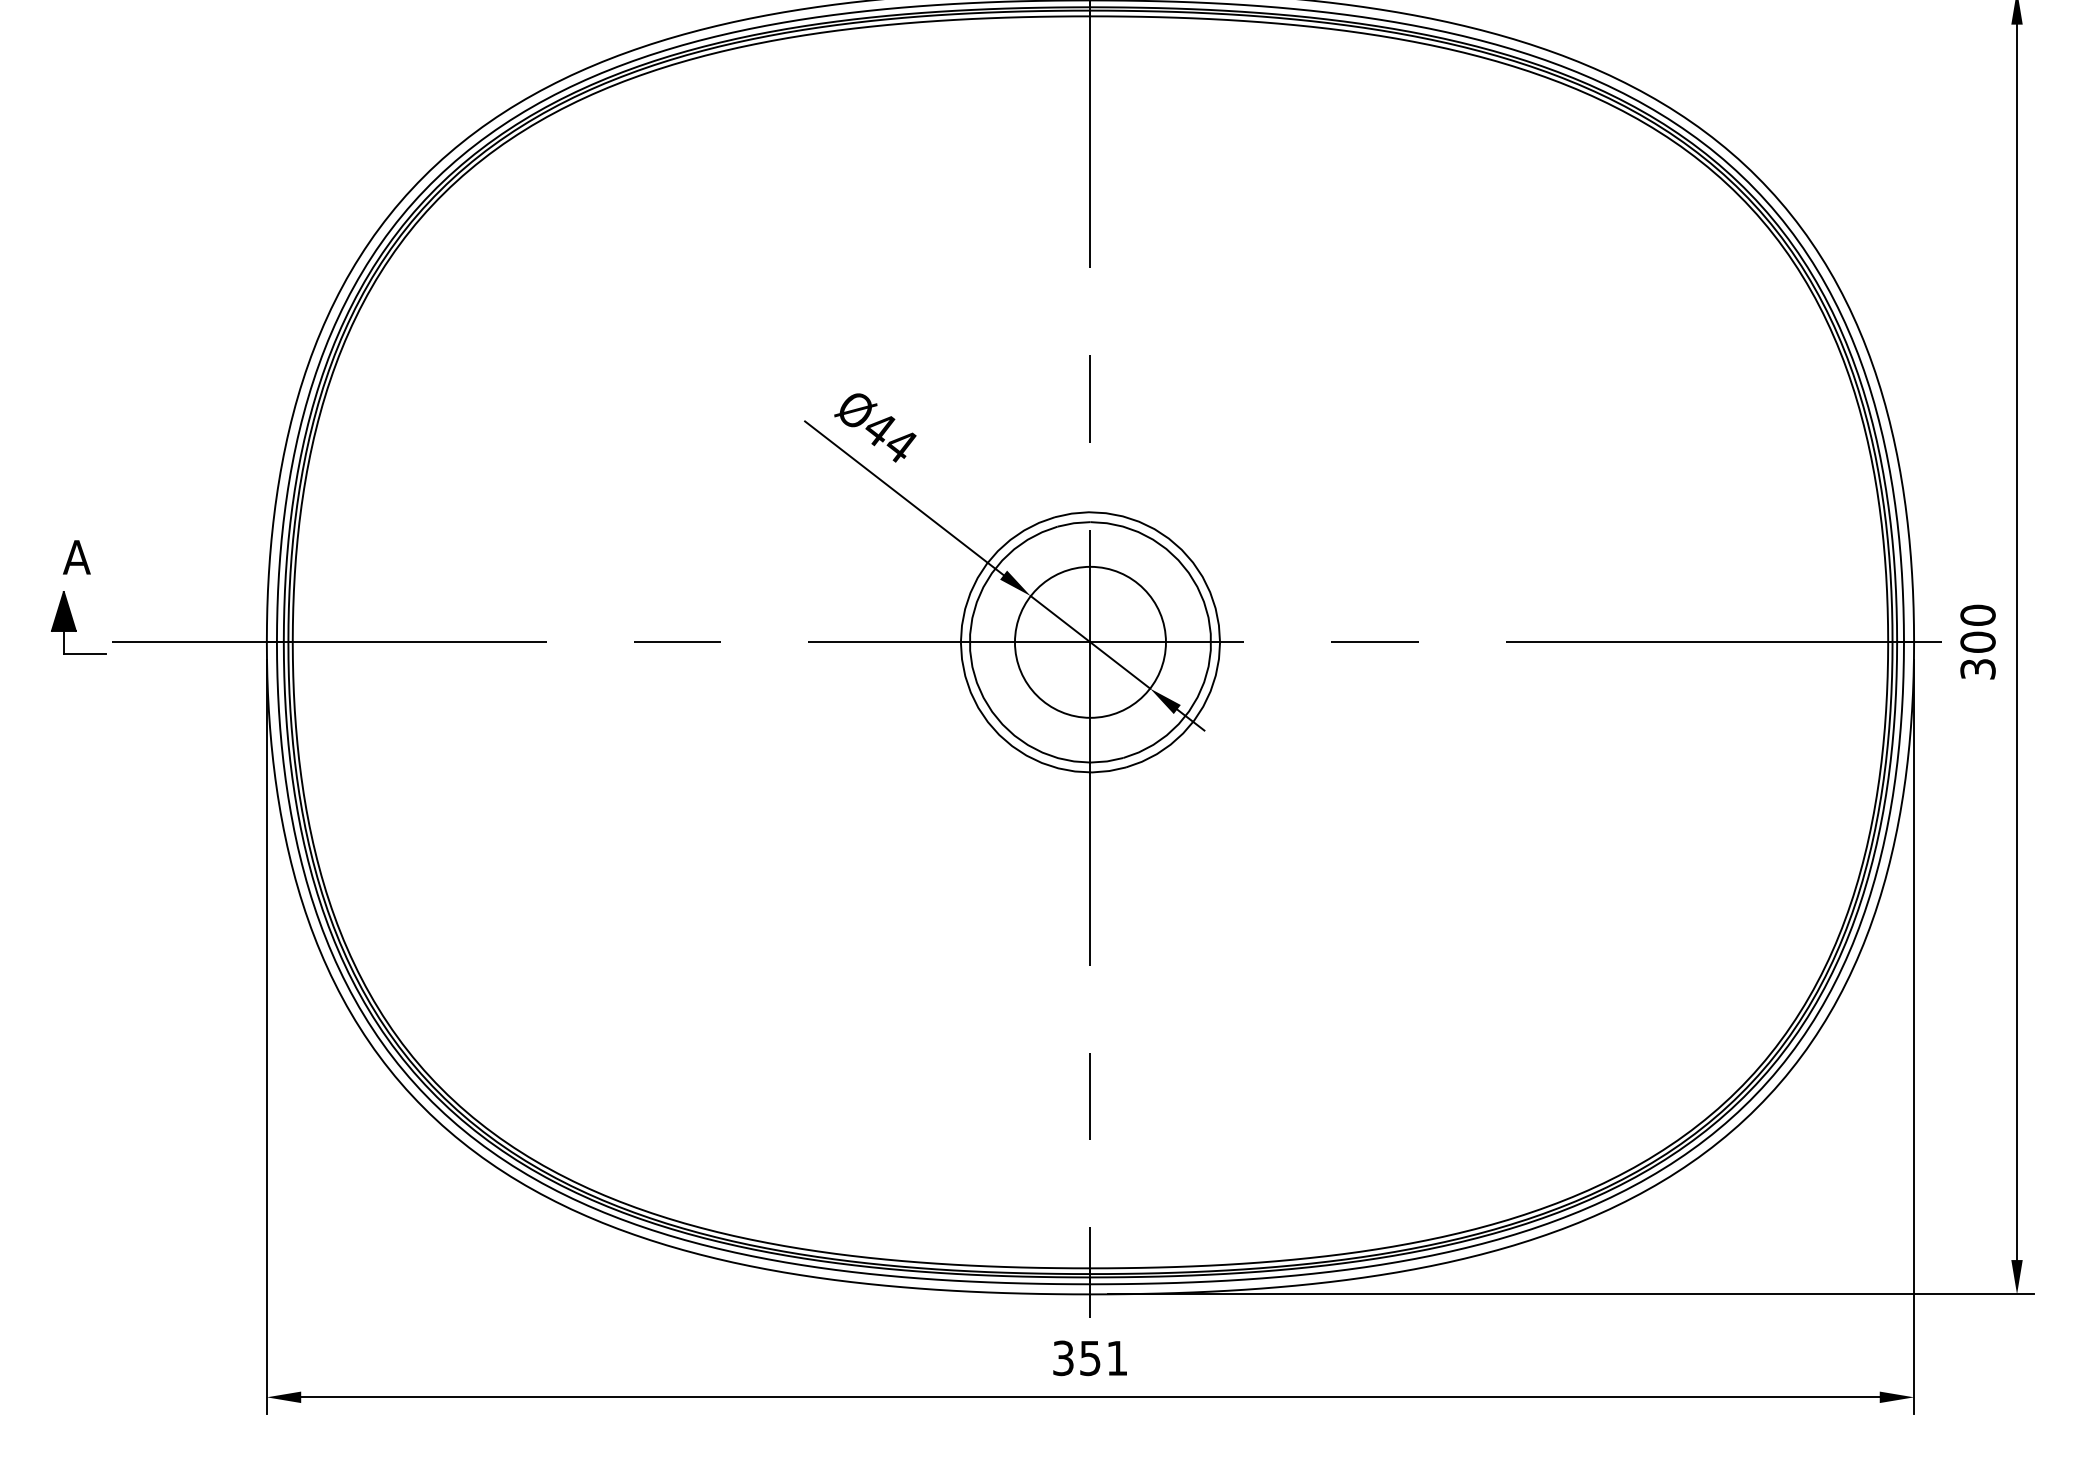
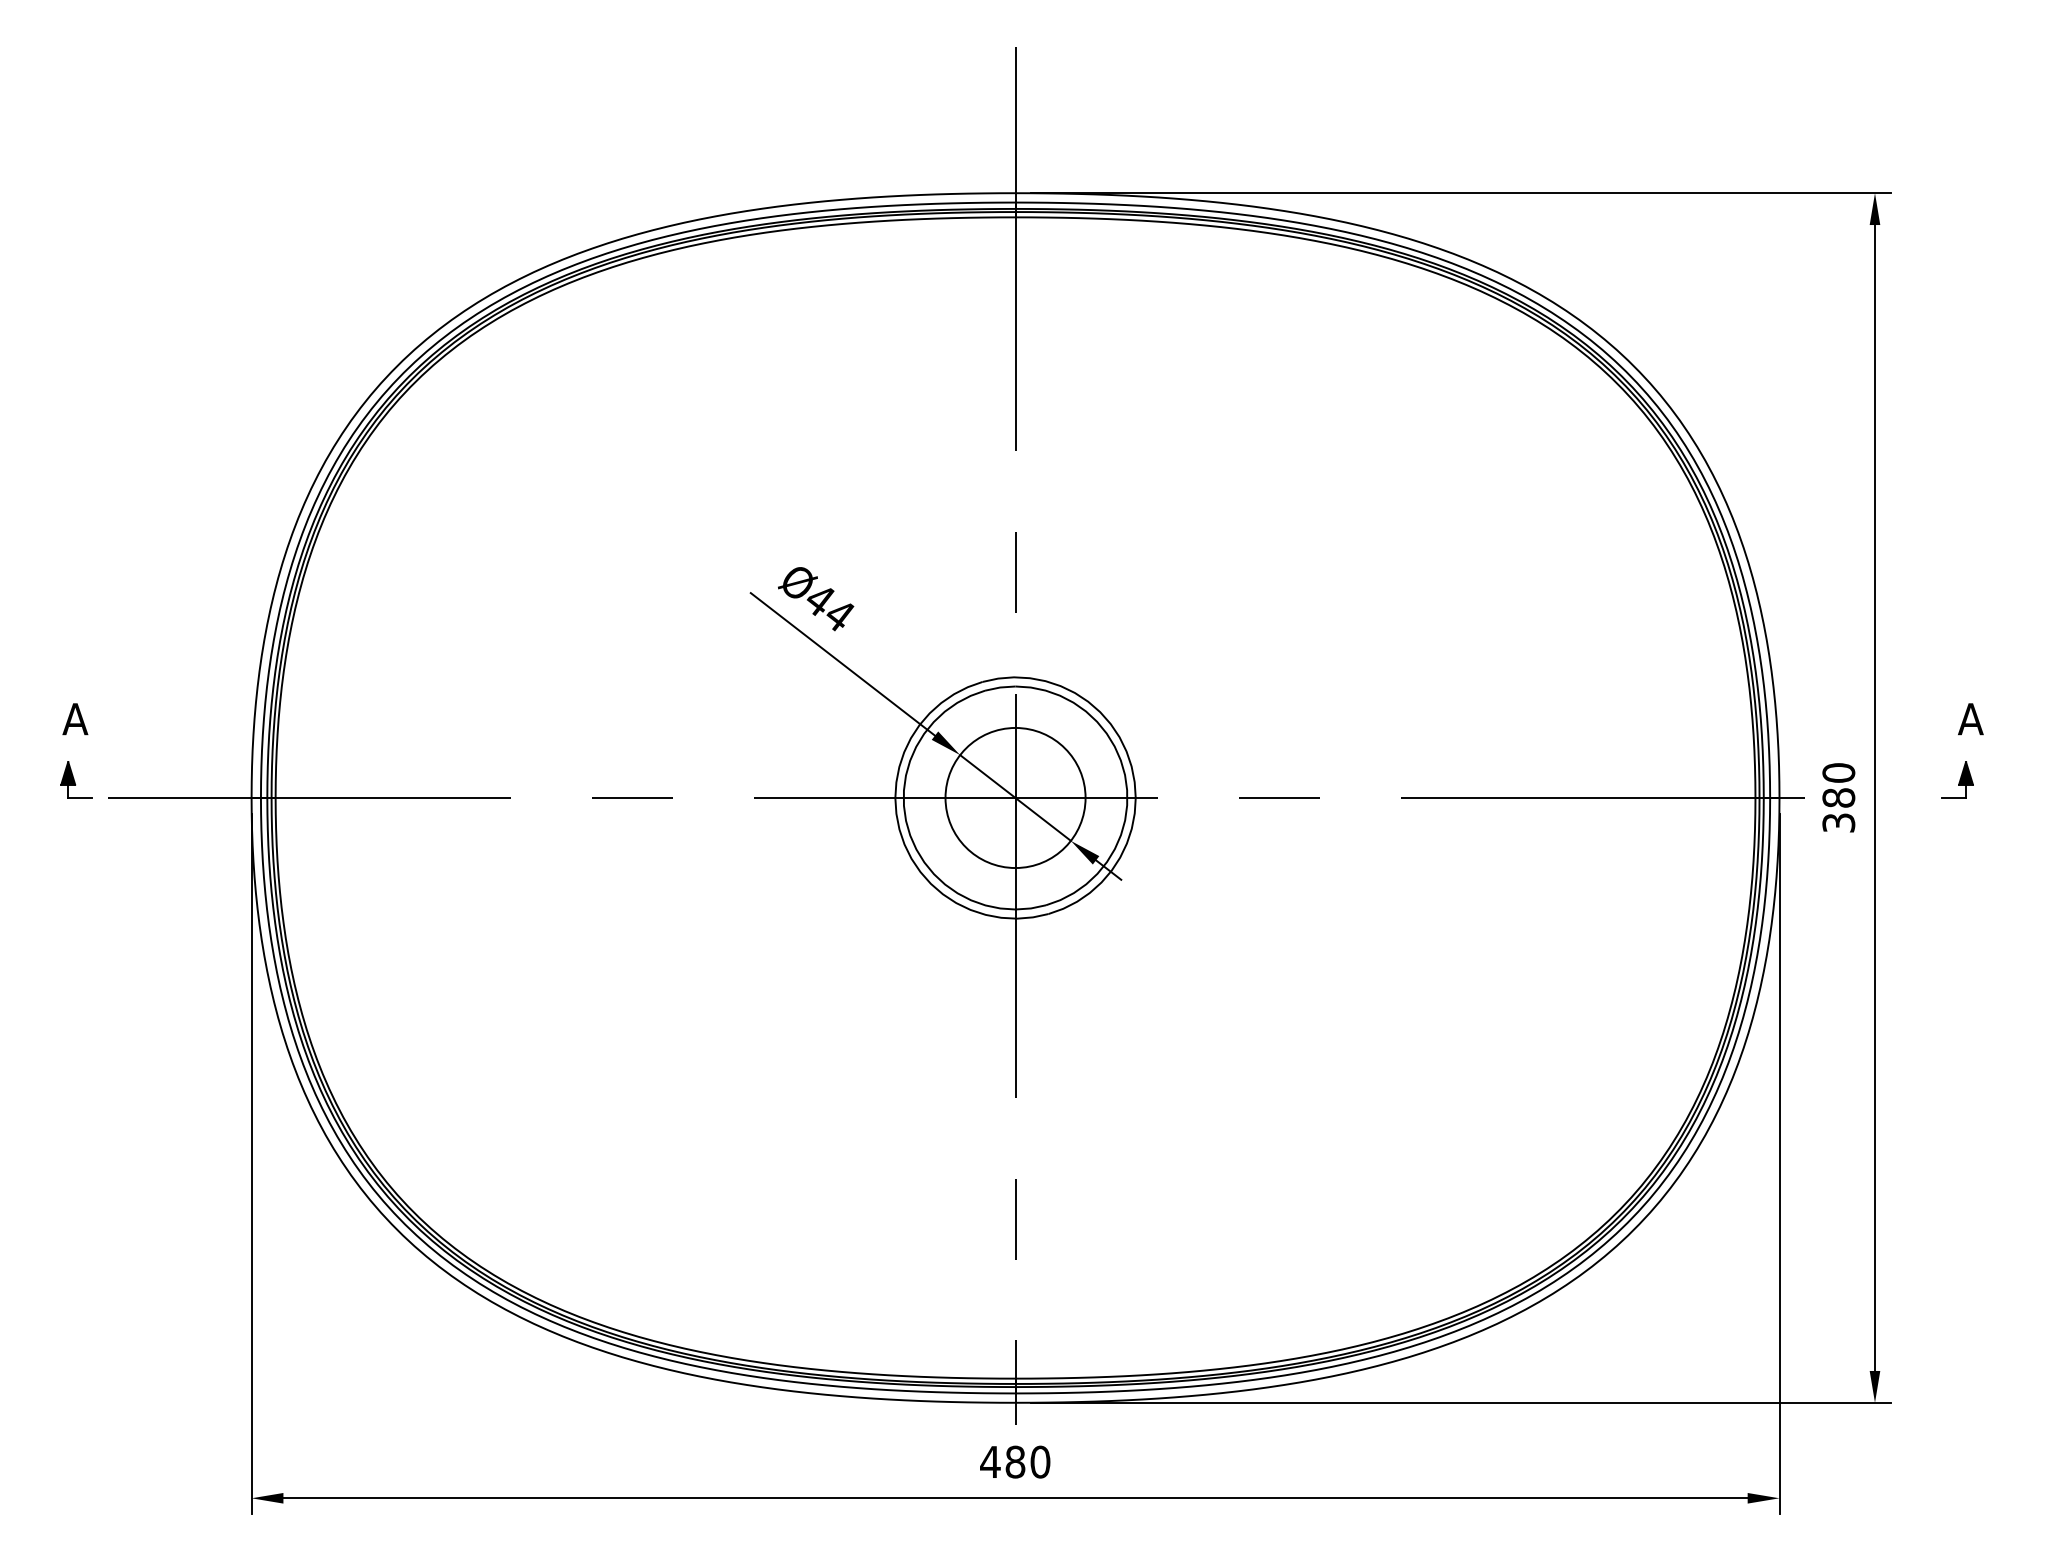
part: (78, 622) -> (76, 779), size x0.62
text: (1977, 641) -> (1838, 797), 300 -> 380
text: (1090, 1357) -> (1015, 1461), 351 -> 480

